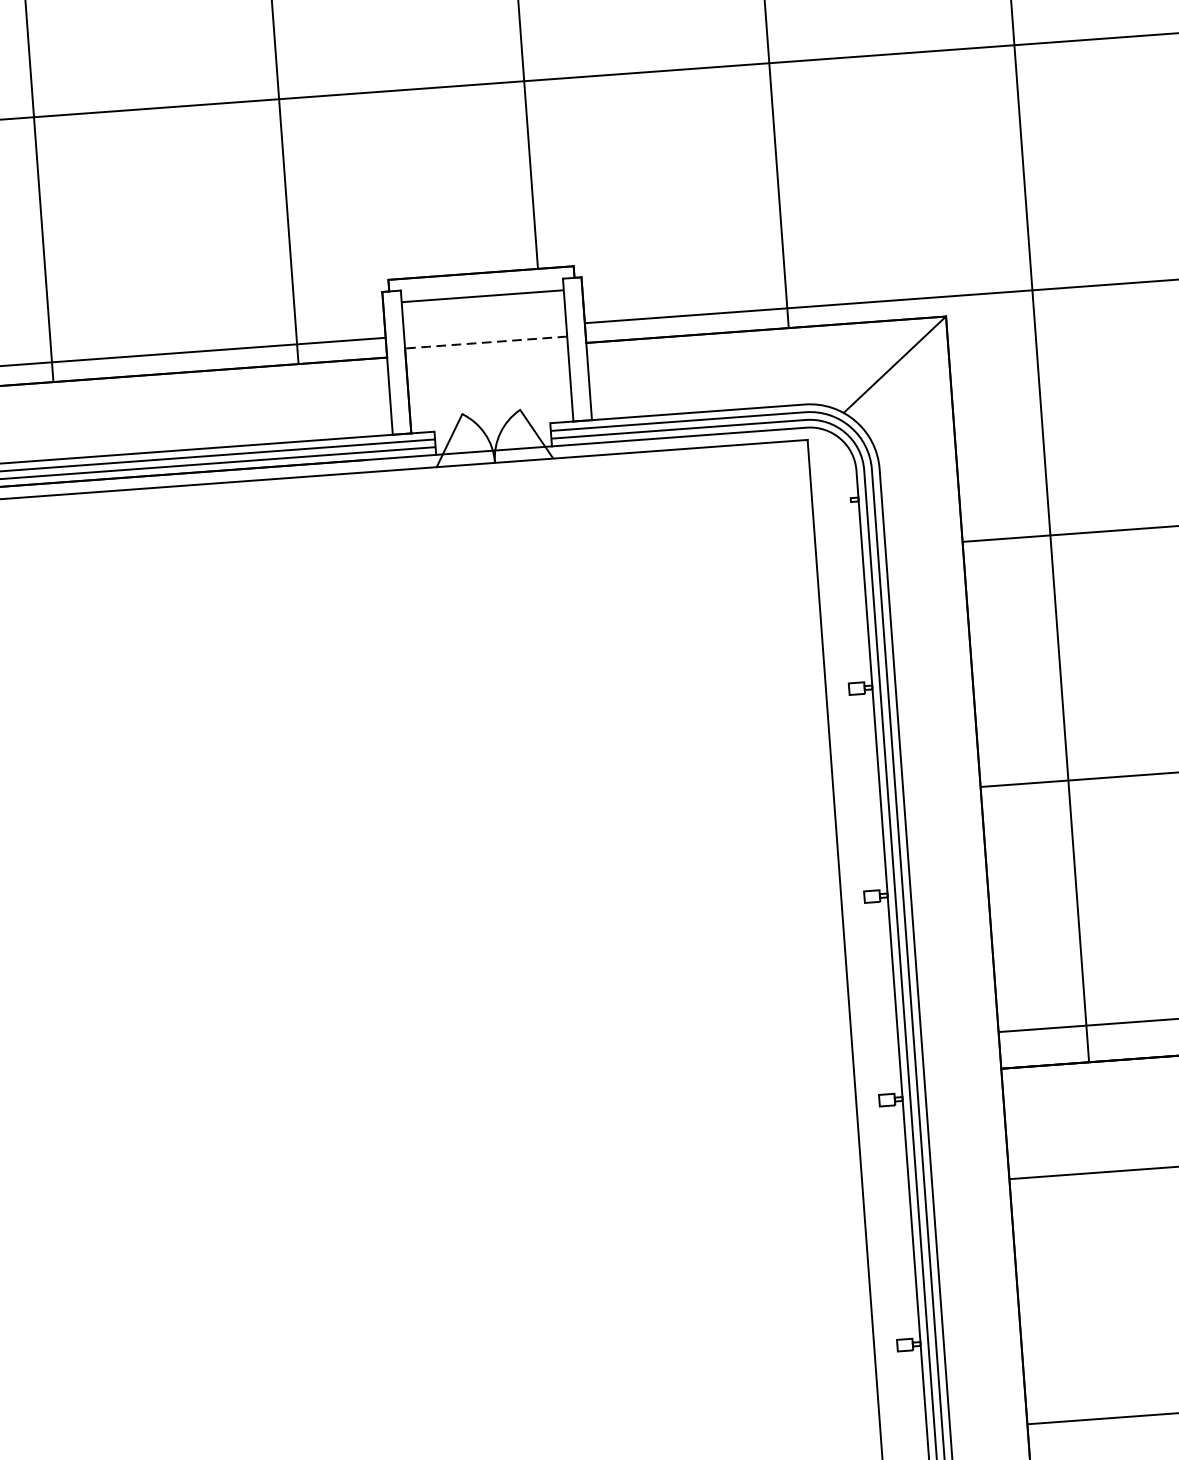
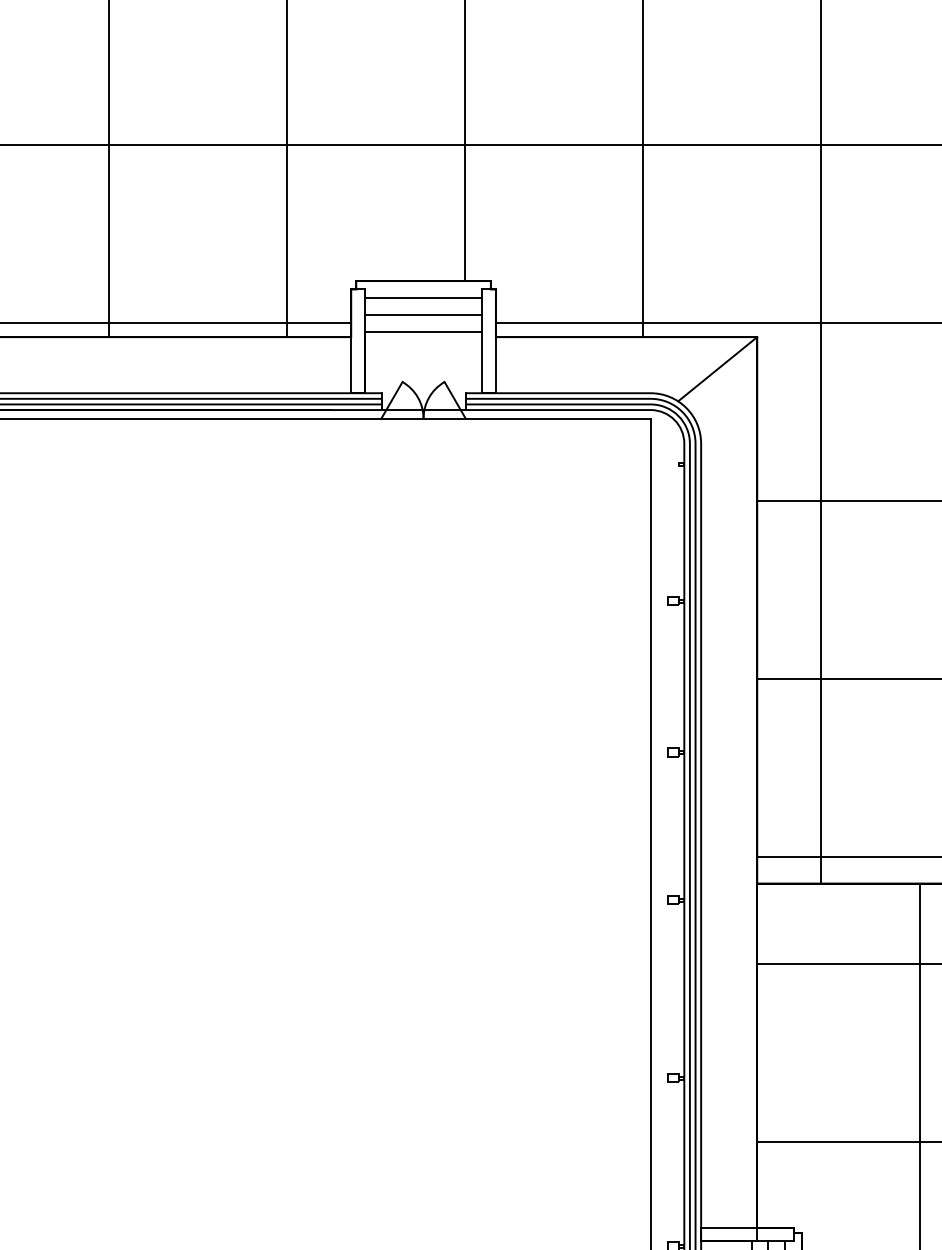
line: (484, 319) -> (423, 314), added
line: (486, 342) -> (423, 331), dashed -> solid

